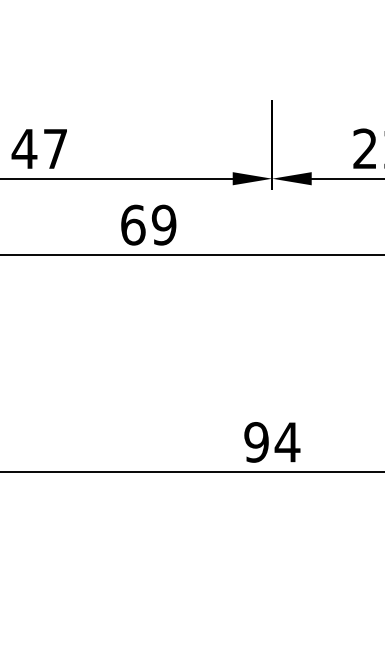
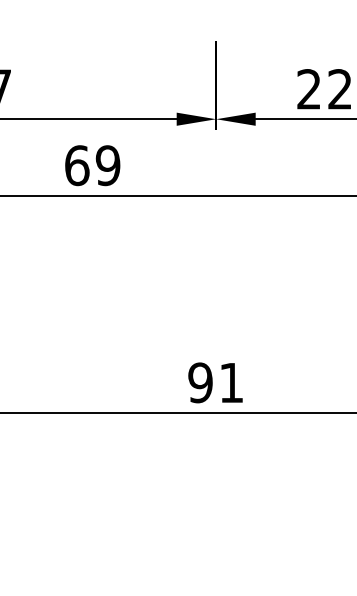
text: (287, 442) -> (231, 383), 94 -> 91

